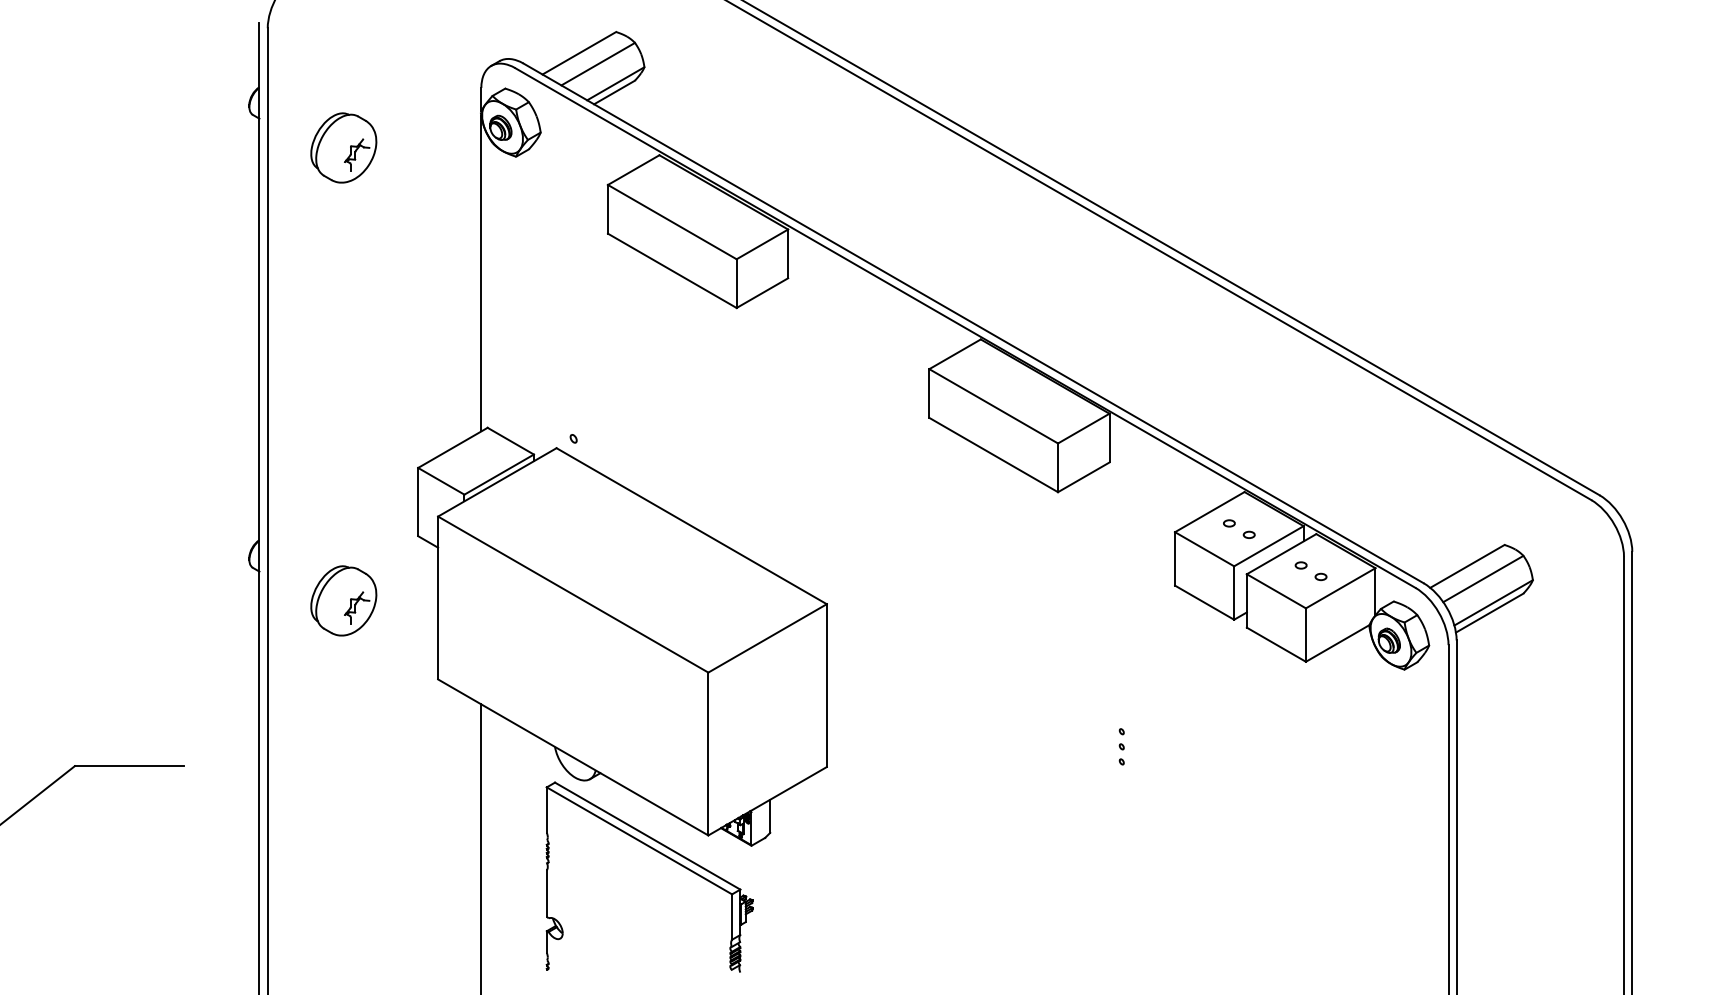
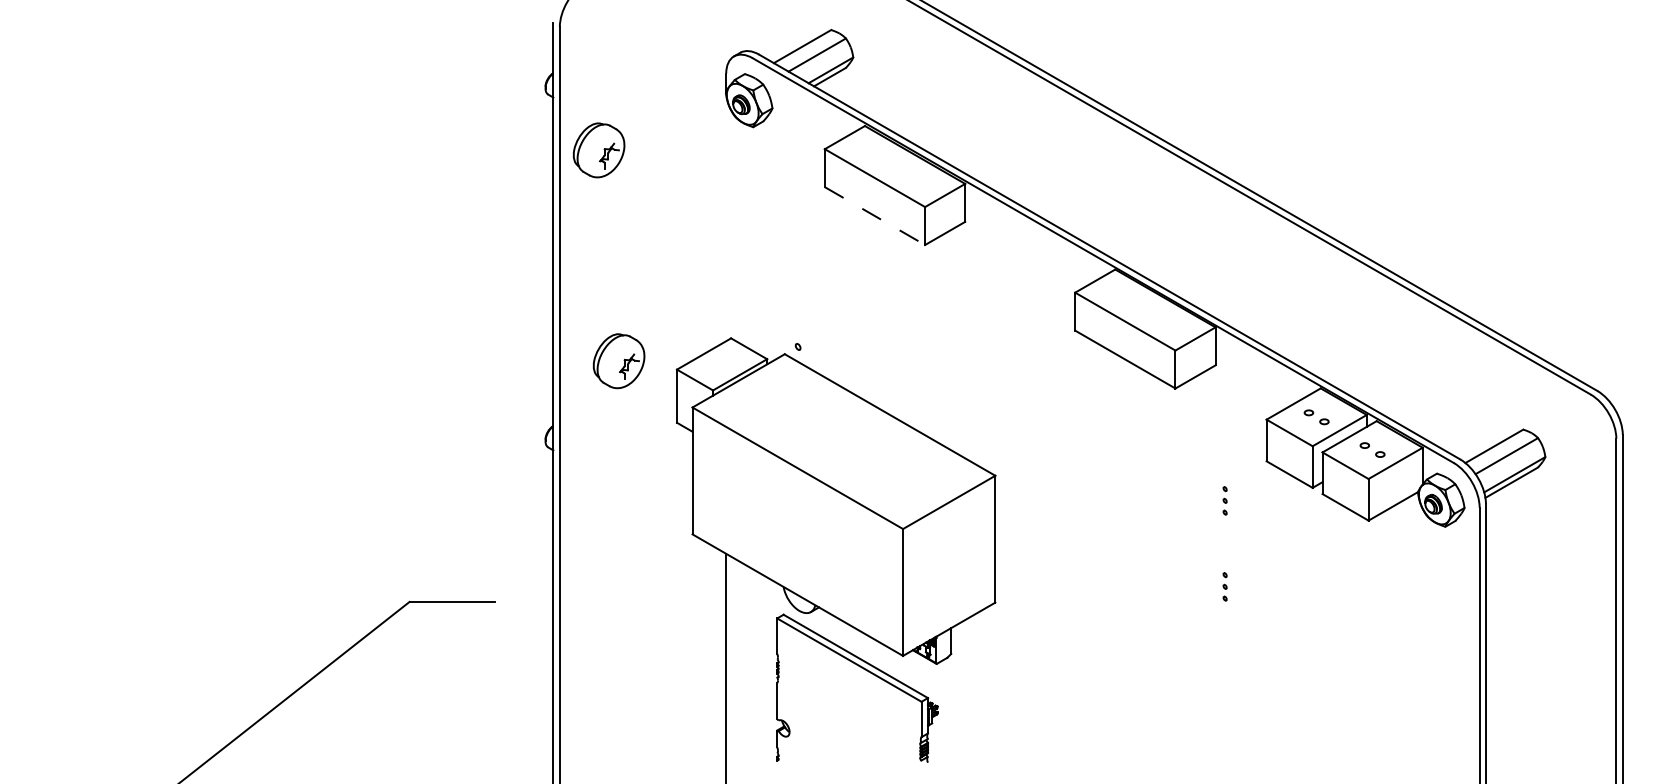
part: (343, 148) -> (598, 150), moved
line: (671, 271) -> (874, 216), solid -> dashed
line: (481, 273) -> (726, 218), removed
part: (343, 601) -> (618, 361), moved
part: (1120, 635) -> (1224, 500), added

